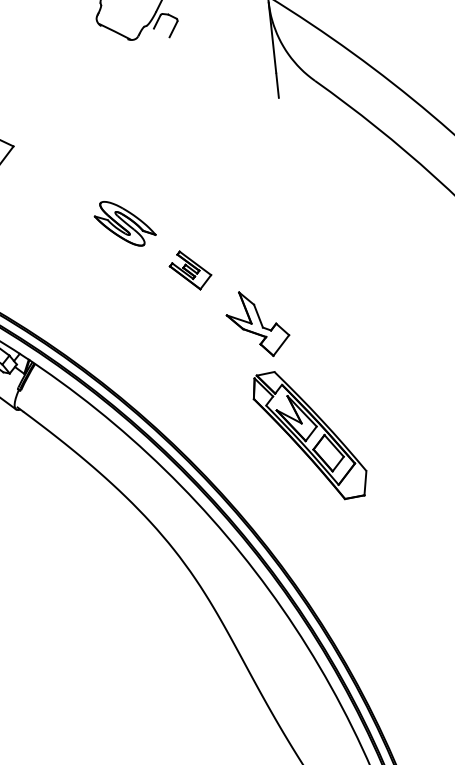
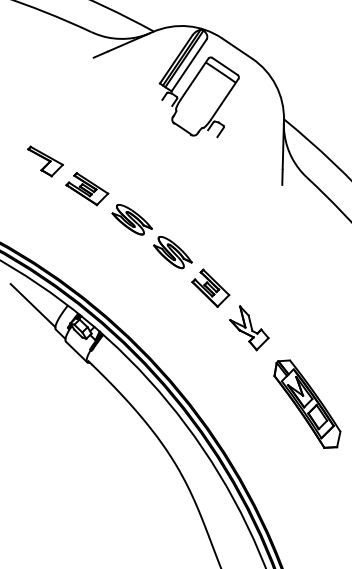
part: (54, 181) -> (131, 219), added
part: (189, 269) -> (210, 287), size x1.43
part: (310, 434) -> (307, 403), moved

